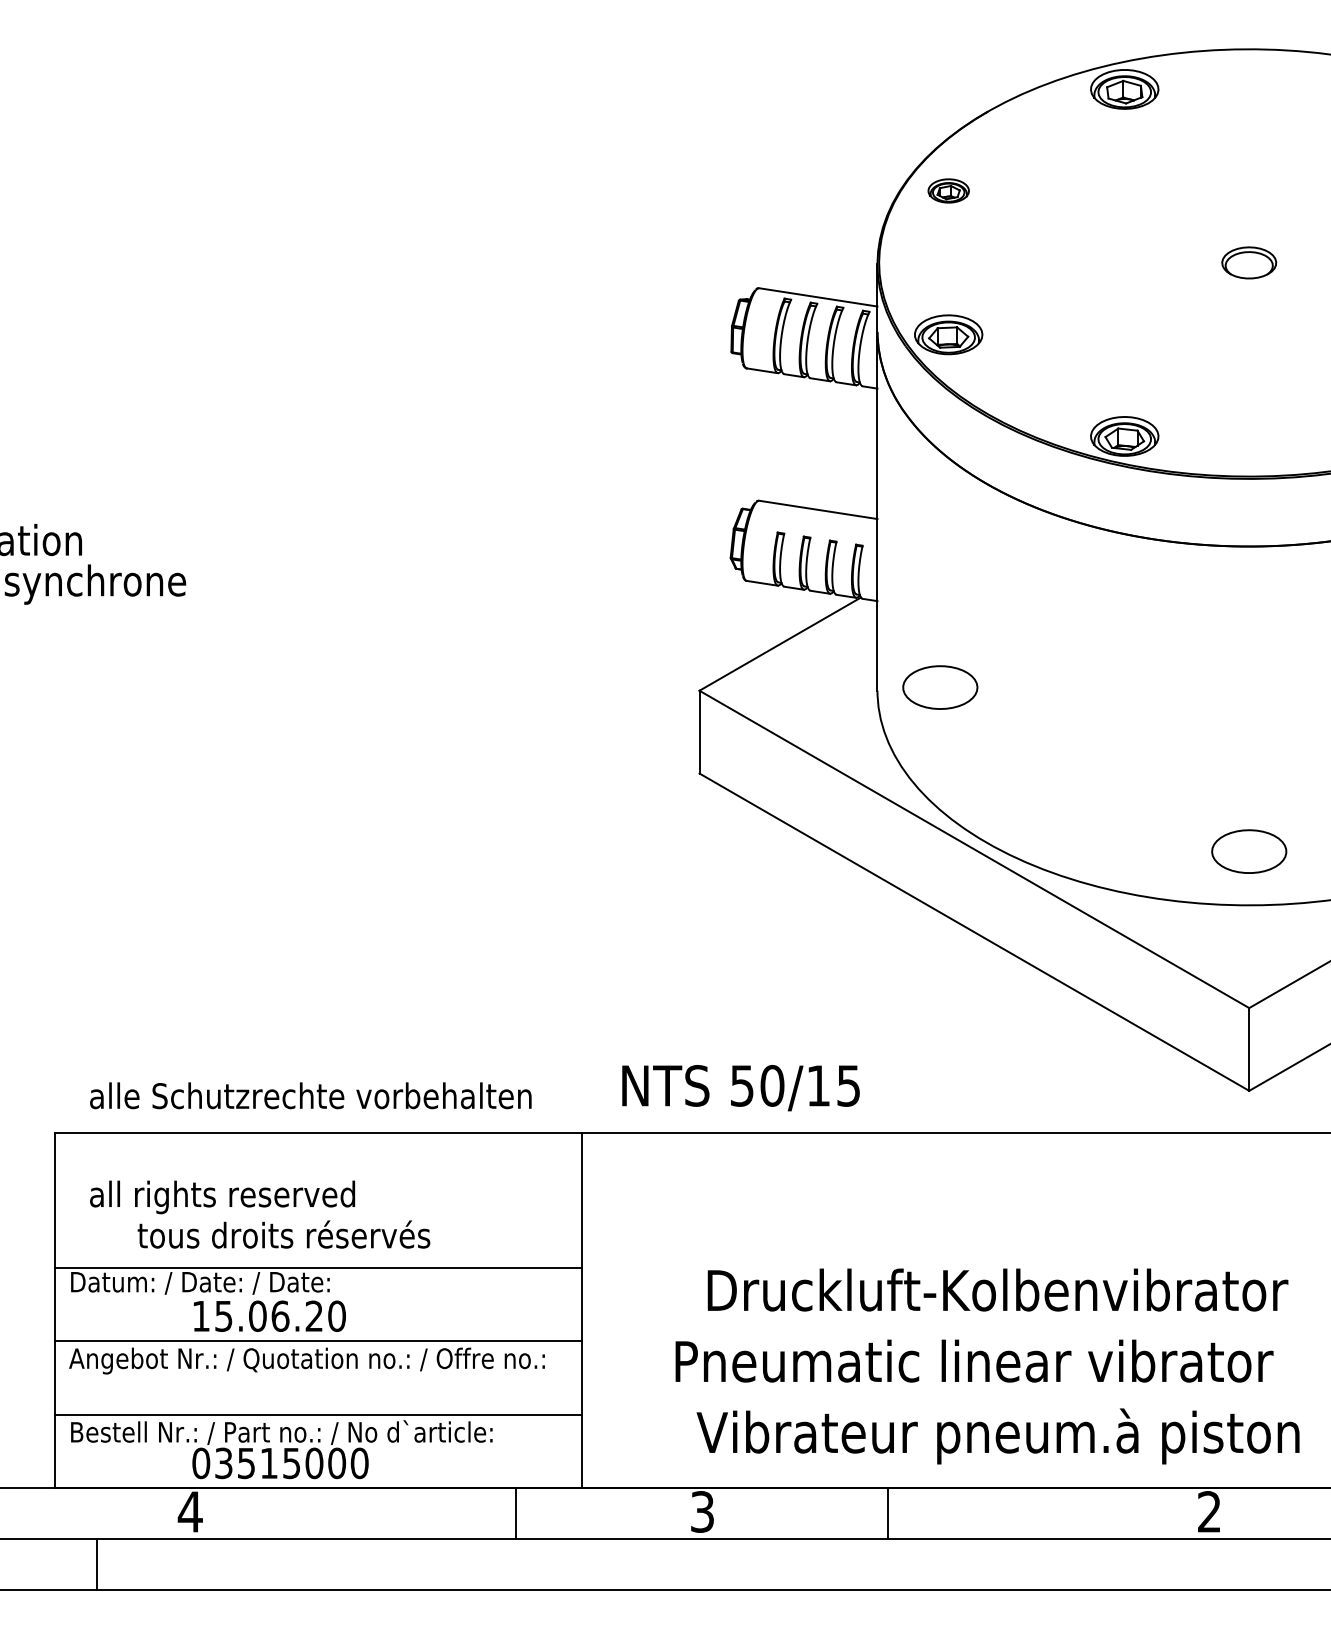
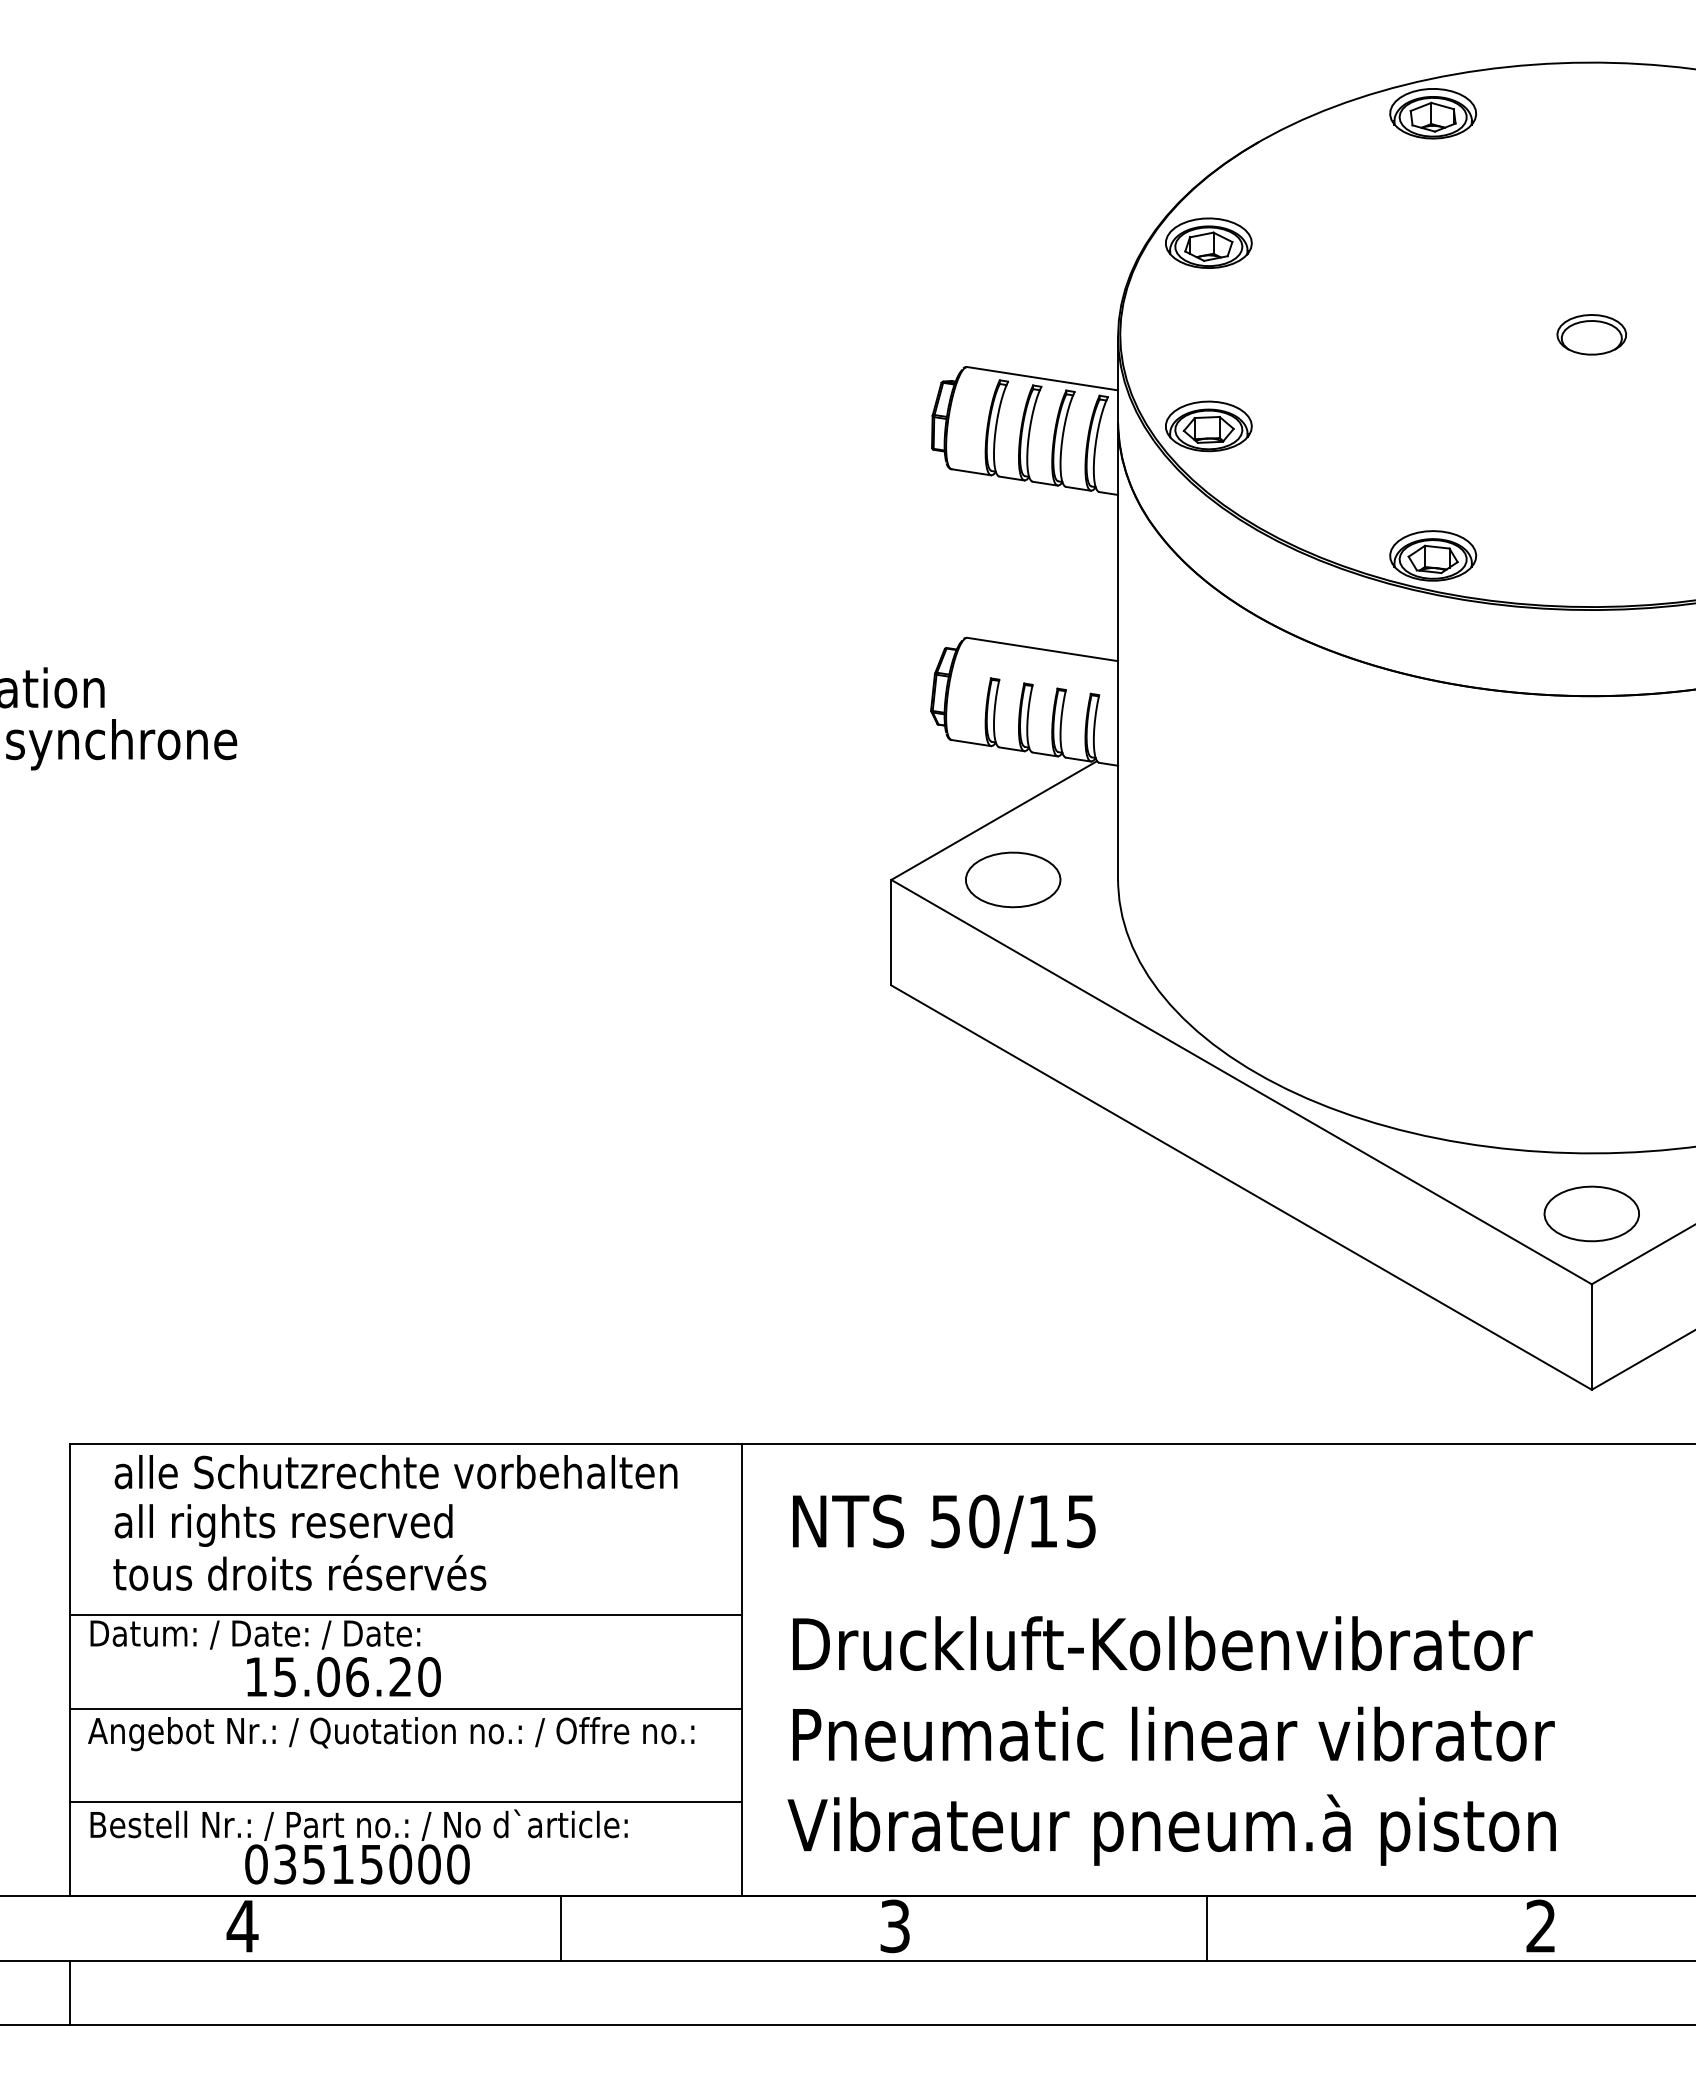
part: (948, 190) -> (1208, 242), size x1.67
part: (940, 687) -> (1013, 879), moved
part: (1248, 851) -> (1591, 1213), moved
text: (741, 1087) -> (944, 1523), moved
text: (310, 1096) -> (395, 1472), moved
text: (283, 1234) -> (299, 1572), moved
text: (997, 1289) -> (1162, 1643), moved
text: (974, 1360) -> (1173, 1733), moved
text: (997, 1435) -> (1171, 1829), moved
line: (515, 1513) -> (560, 1928), moved
line: (887, 1513) -> (1206, 1928), moved
line: (96, 1563) -> (69, 1992), moved

